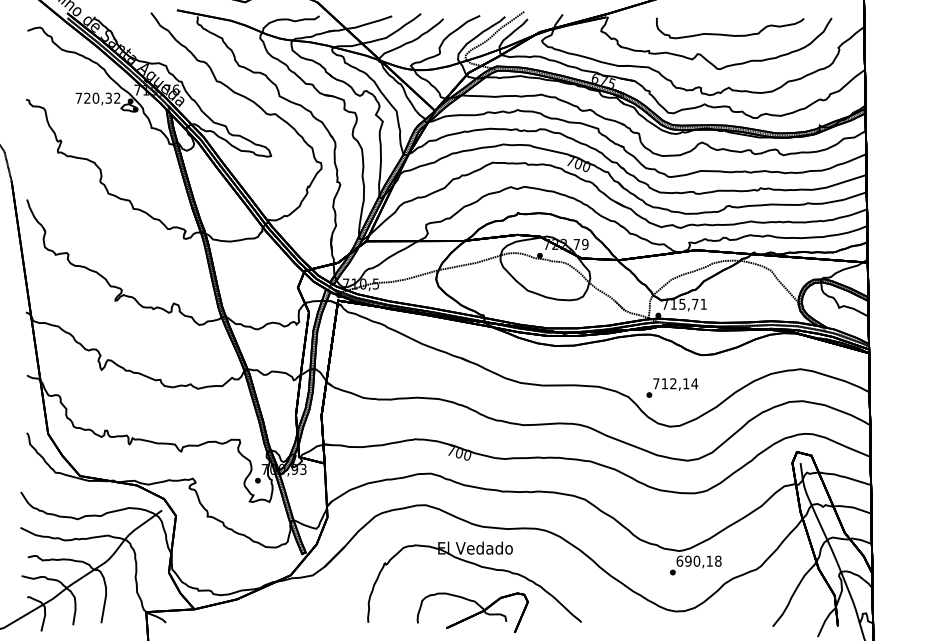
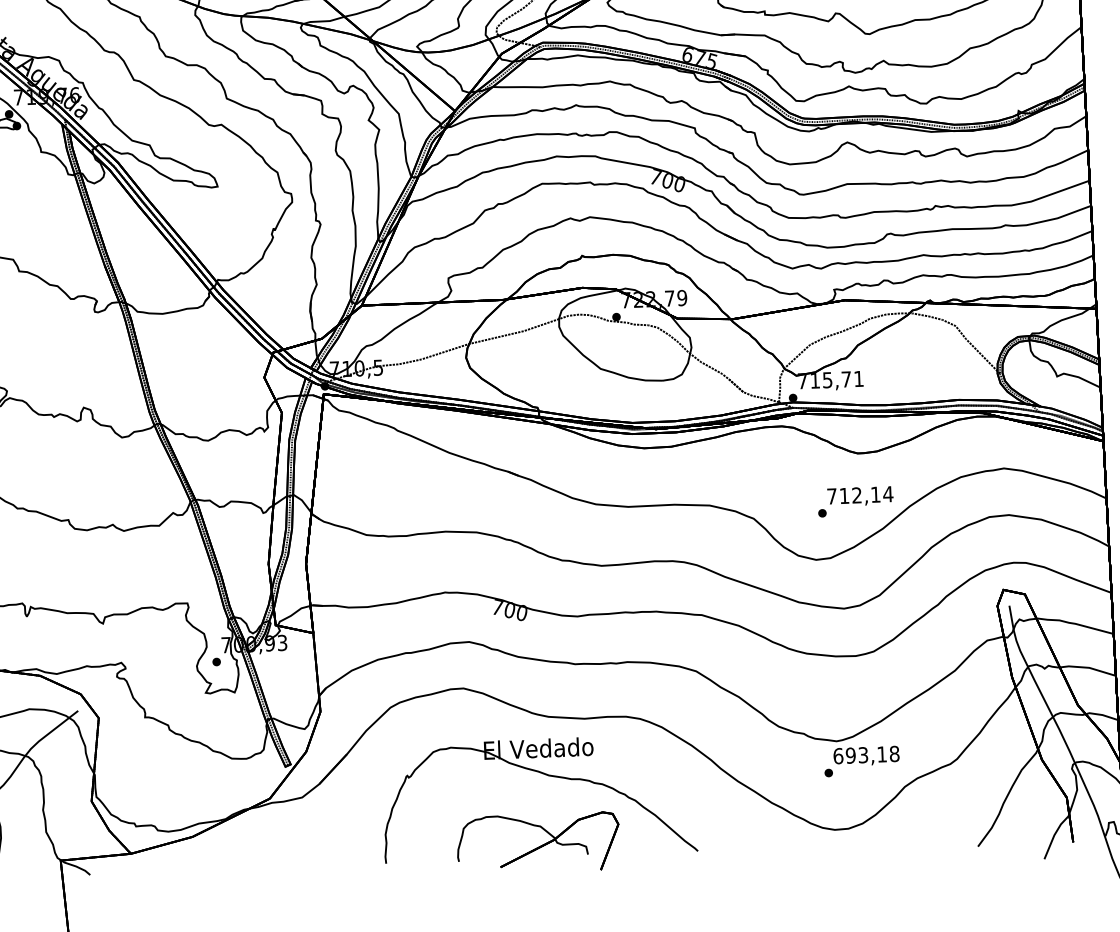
text: (672, 387) -> (855, 500), moved
text: (696, 560) -> (862, 754), 690,18 -> 693,18

